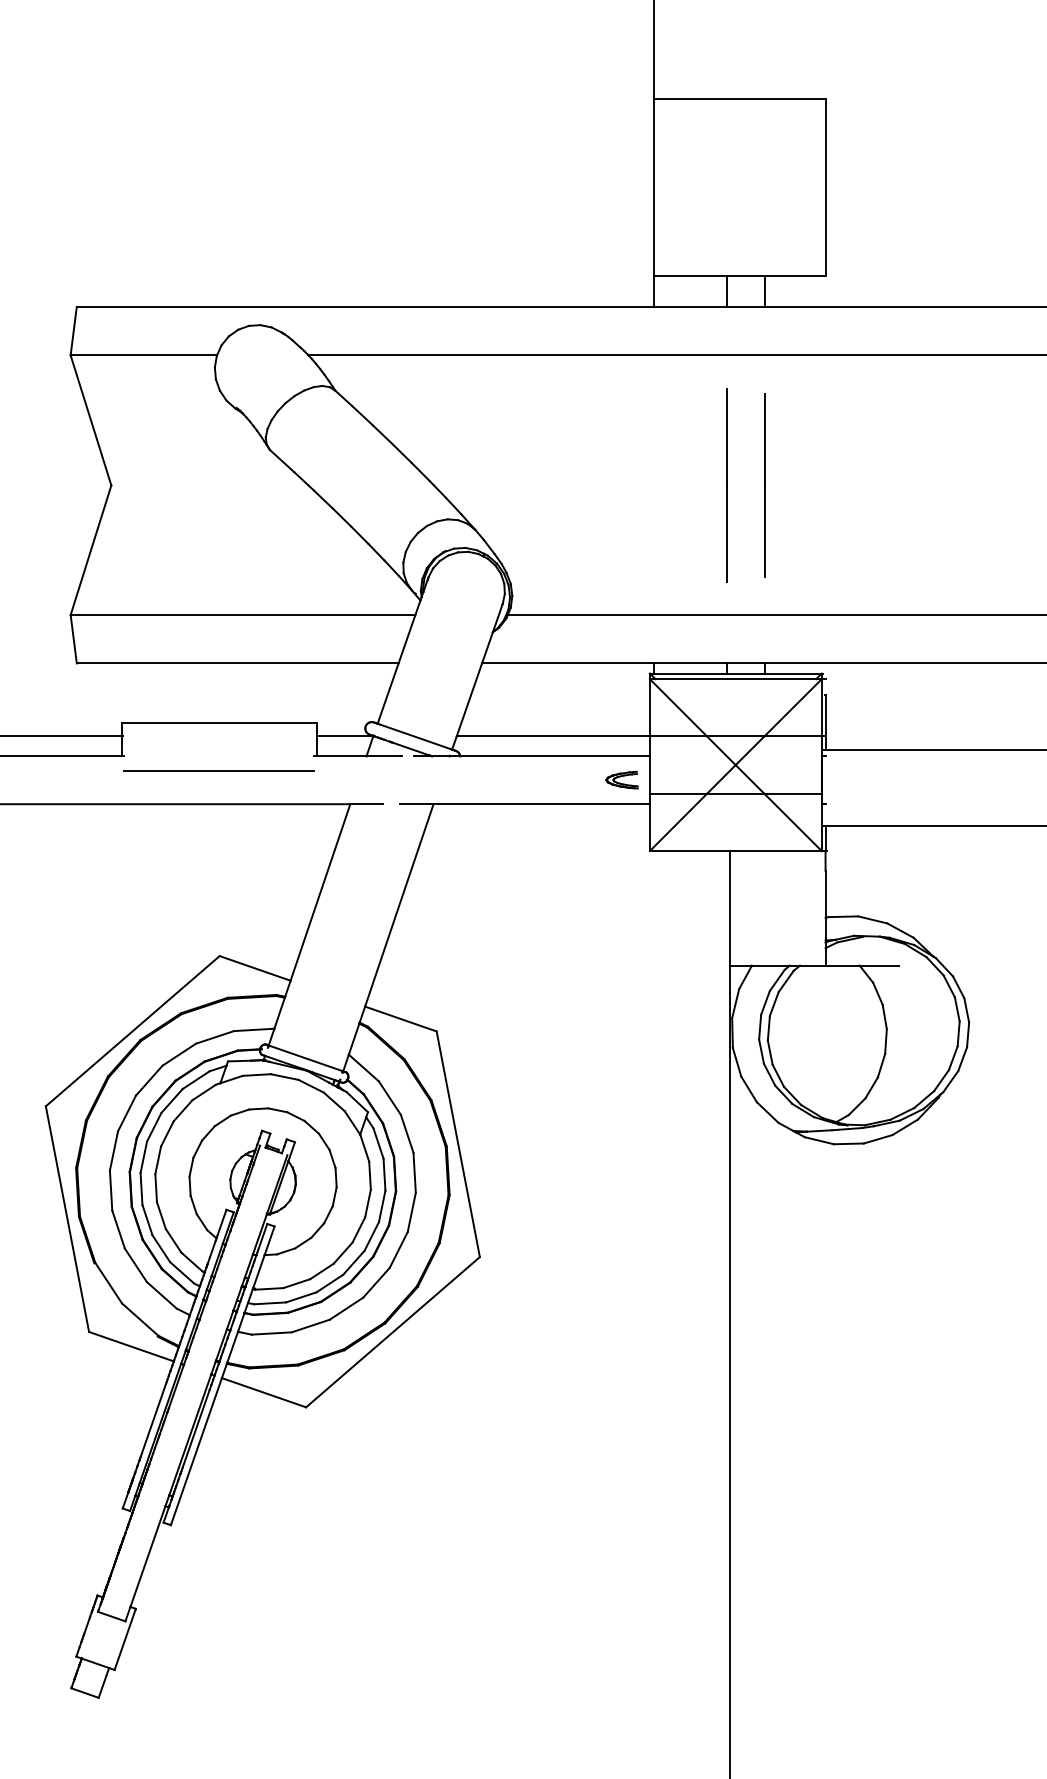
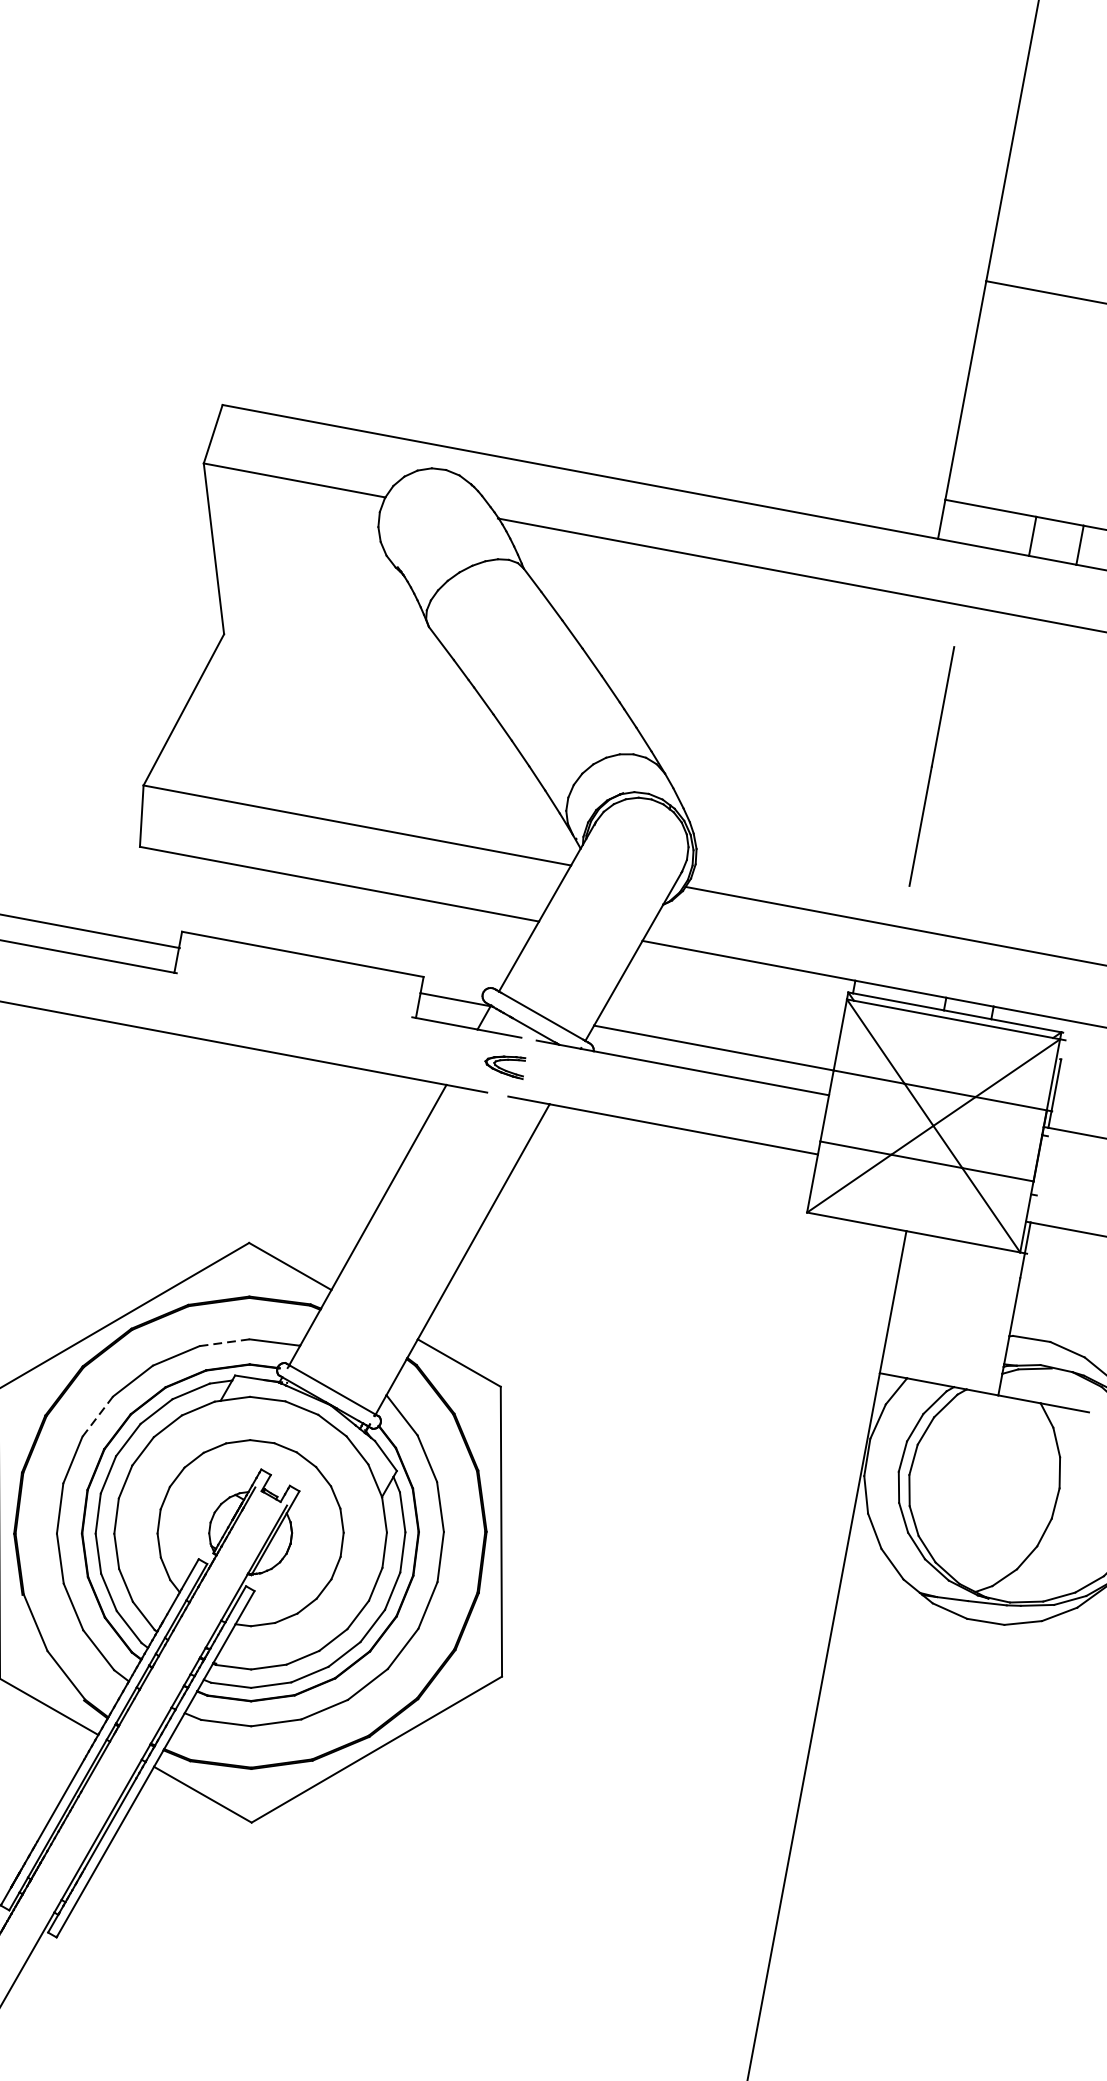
line: (726, 485) -> (931, 766), moved
line: (764, 485) -> (1034, 785), removed
line: (218, 771) -> (290, 1013), removed
part: (621, 779) -> (504, 1064), moved
line: (214, 1037) -> (223, 1342), solid -> dashed
line: (126, 1113) -> (97, 1416), solid -> dashed

